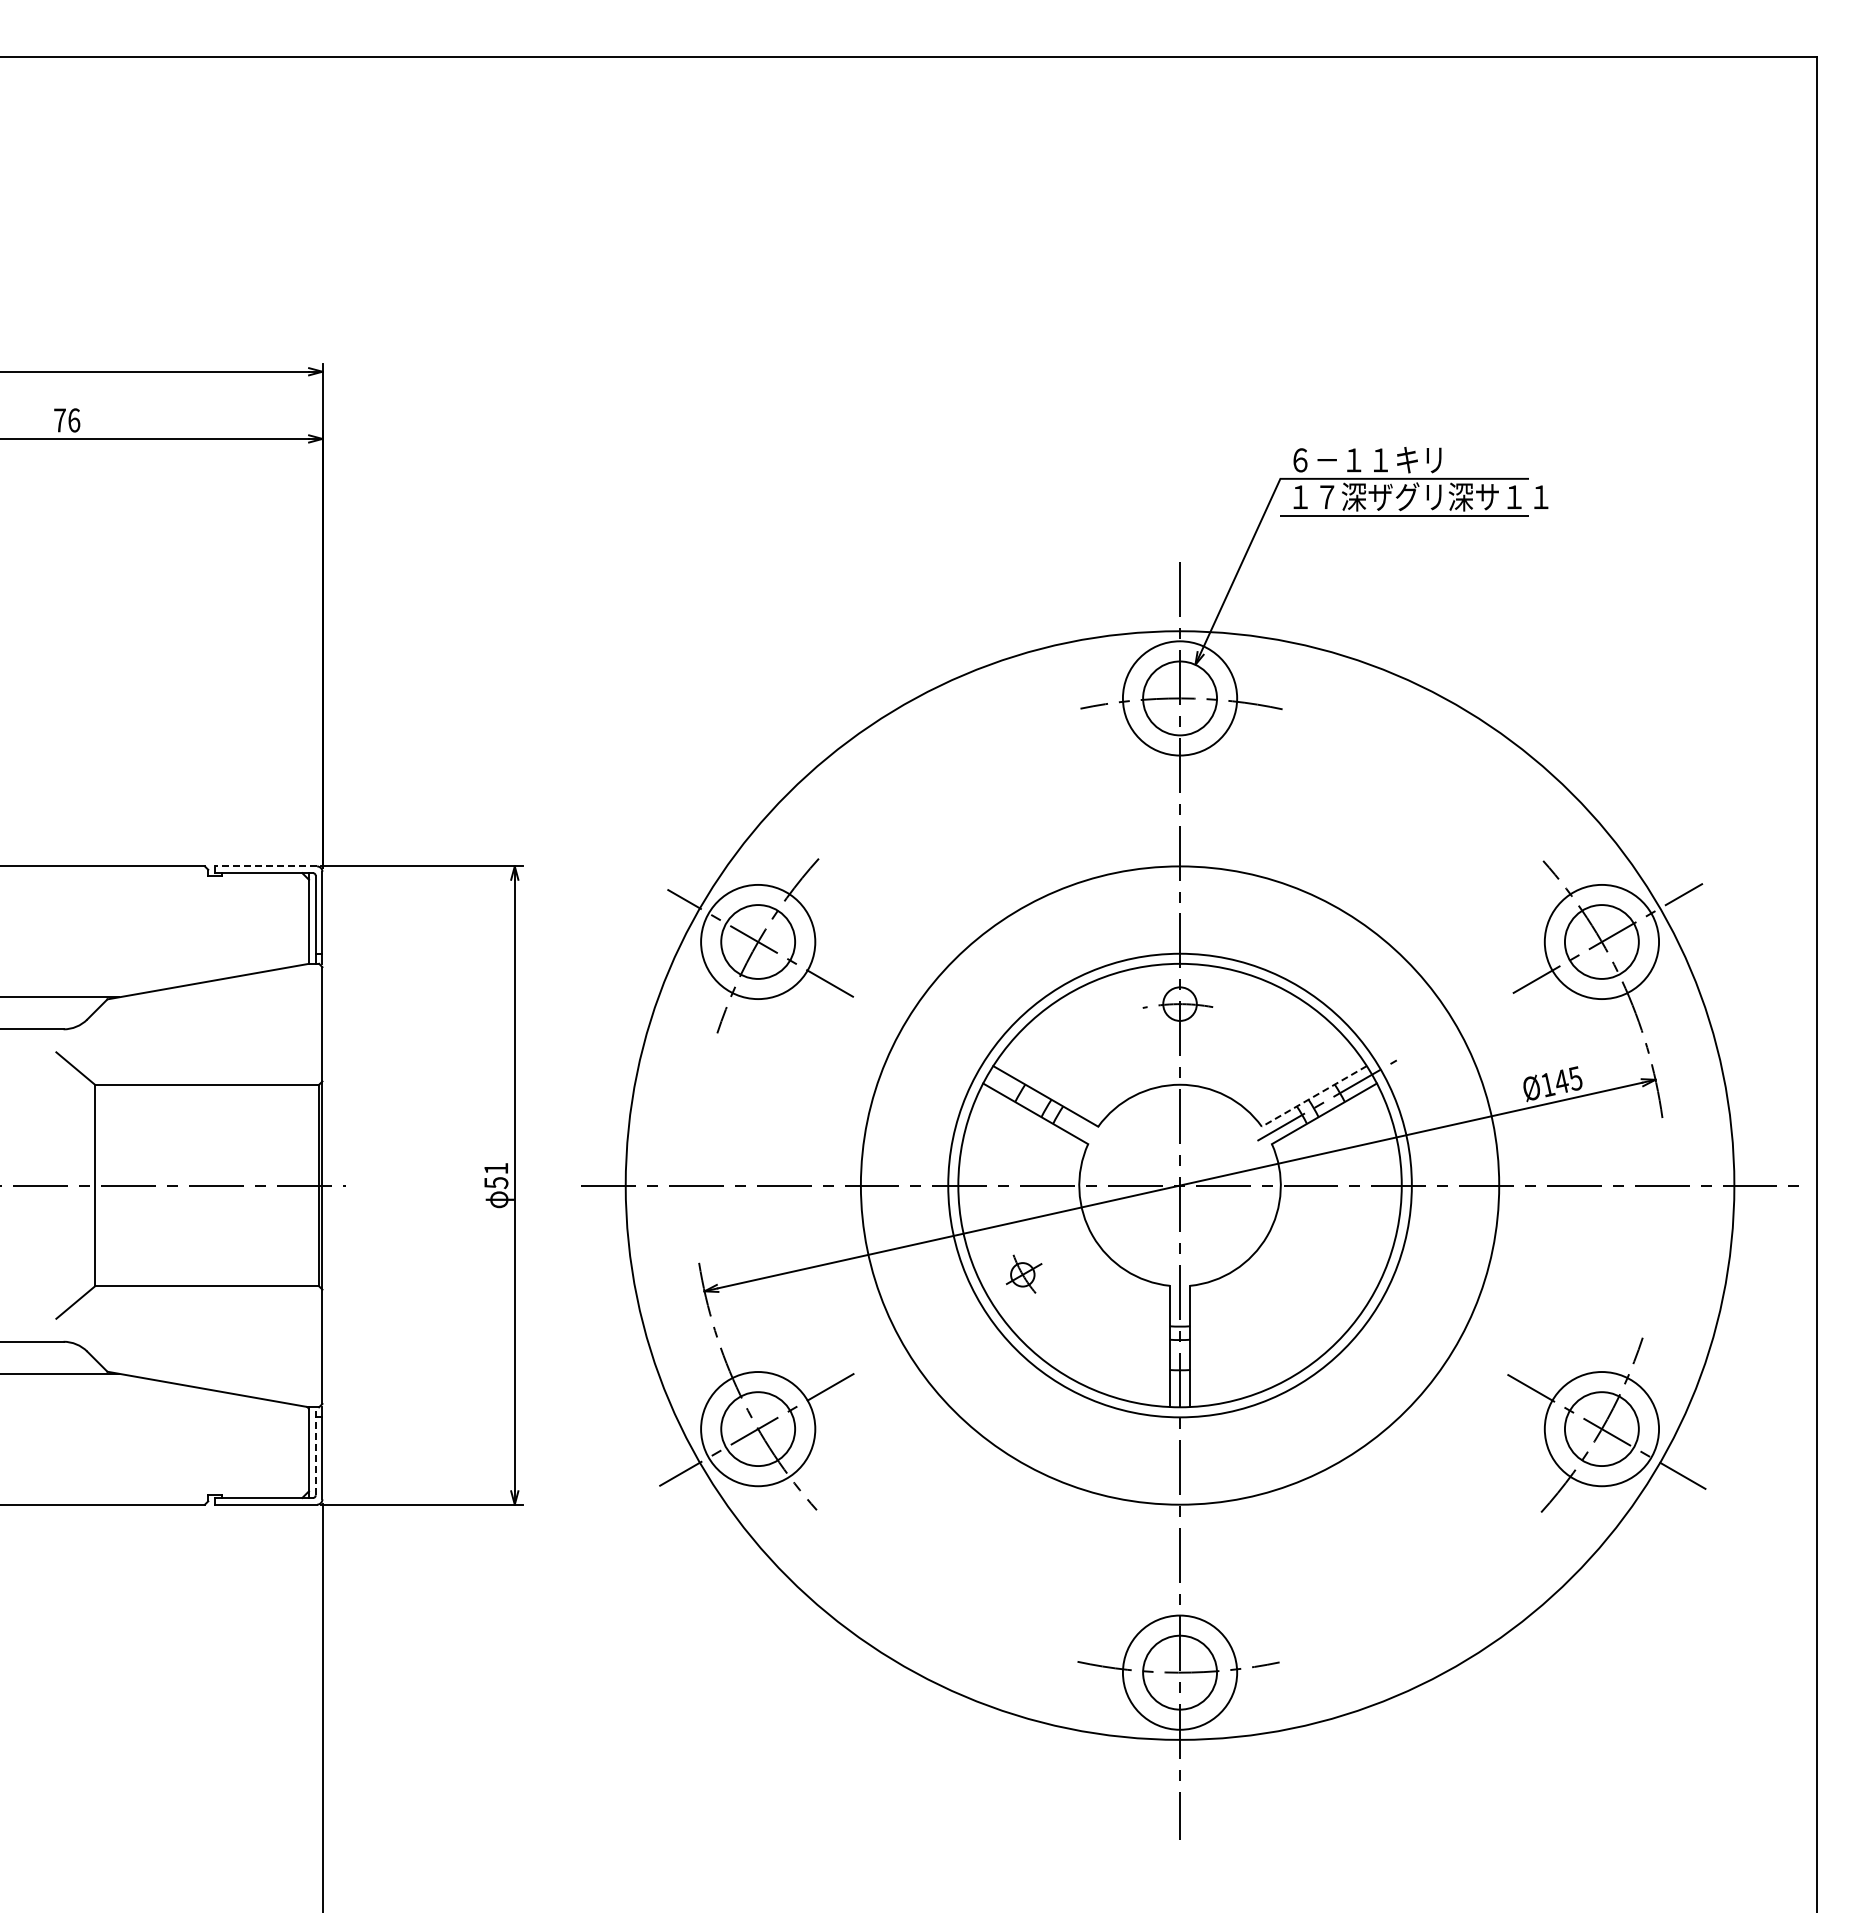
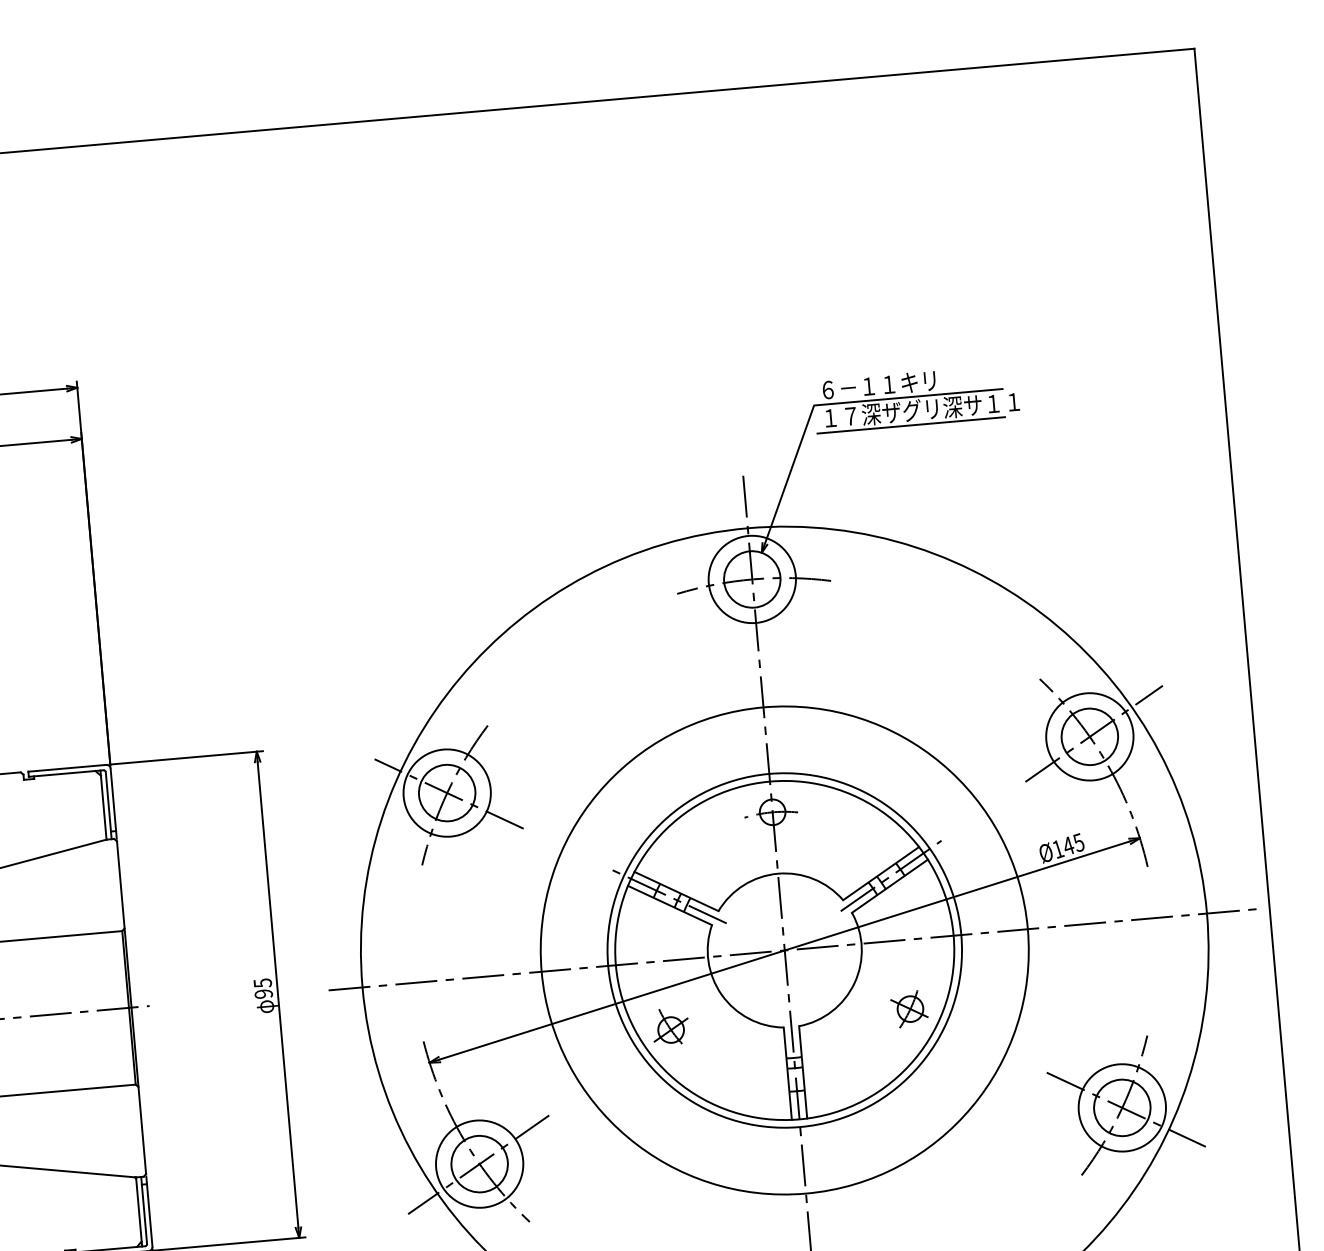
line: (265, 866) -> (66, 768), dashed -> solid
line: (1314, 1096) -> (881, 873), dashed -> solid
line: (1035, 1101) -> (669, 896), added
text: (496, 1176) -> (263, 989), 51 -> 95
part: (1022, 1271) -> (670, 1026), size x1.43
part: (1335, 1276) -> (909, 1009), added
line: (315, 1450) -> (143, 1209), dashed -> solid

